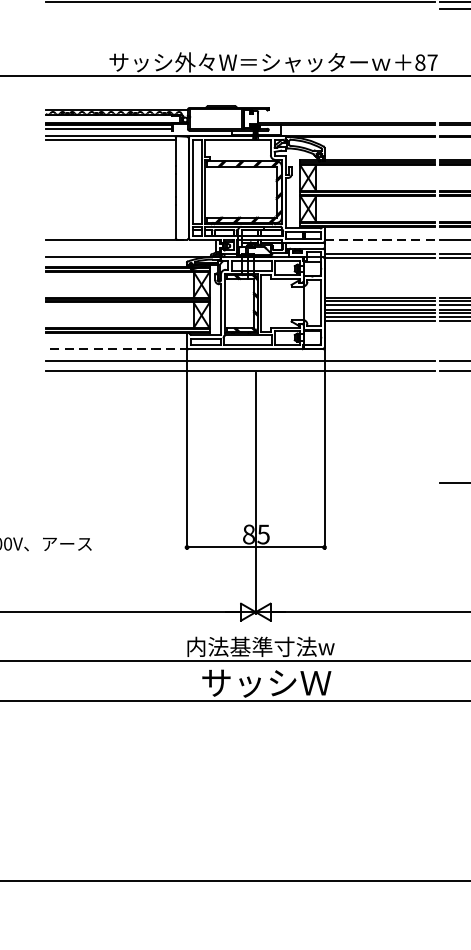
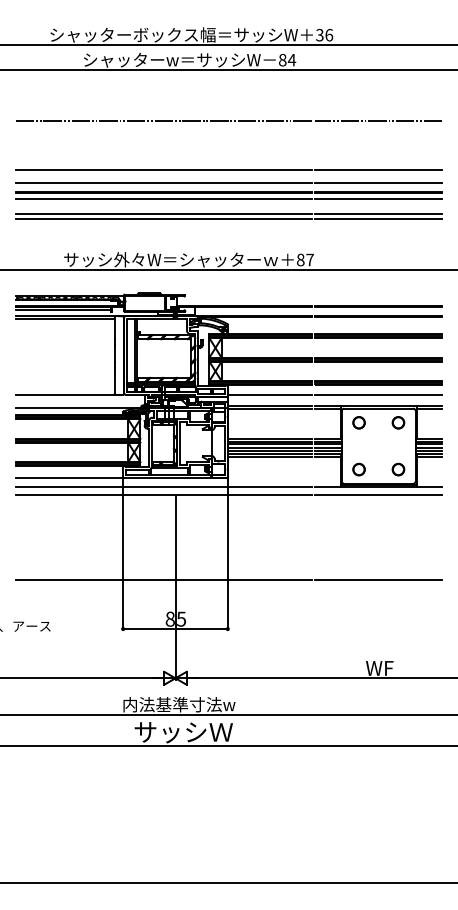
line: (240, 9) -> (163, 219), added
line: (379, 239) -> (269, 394), dashed -> solid
line: (117, 349) -> (70, 478), dashed -> solid
line: (240, 482) -> (163, 579), added

